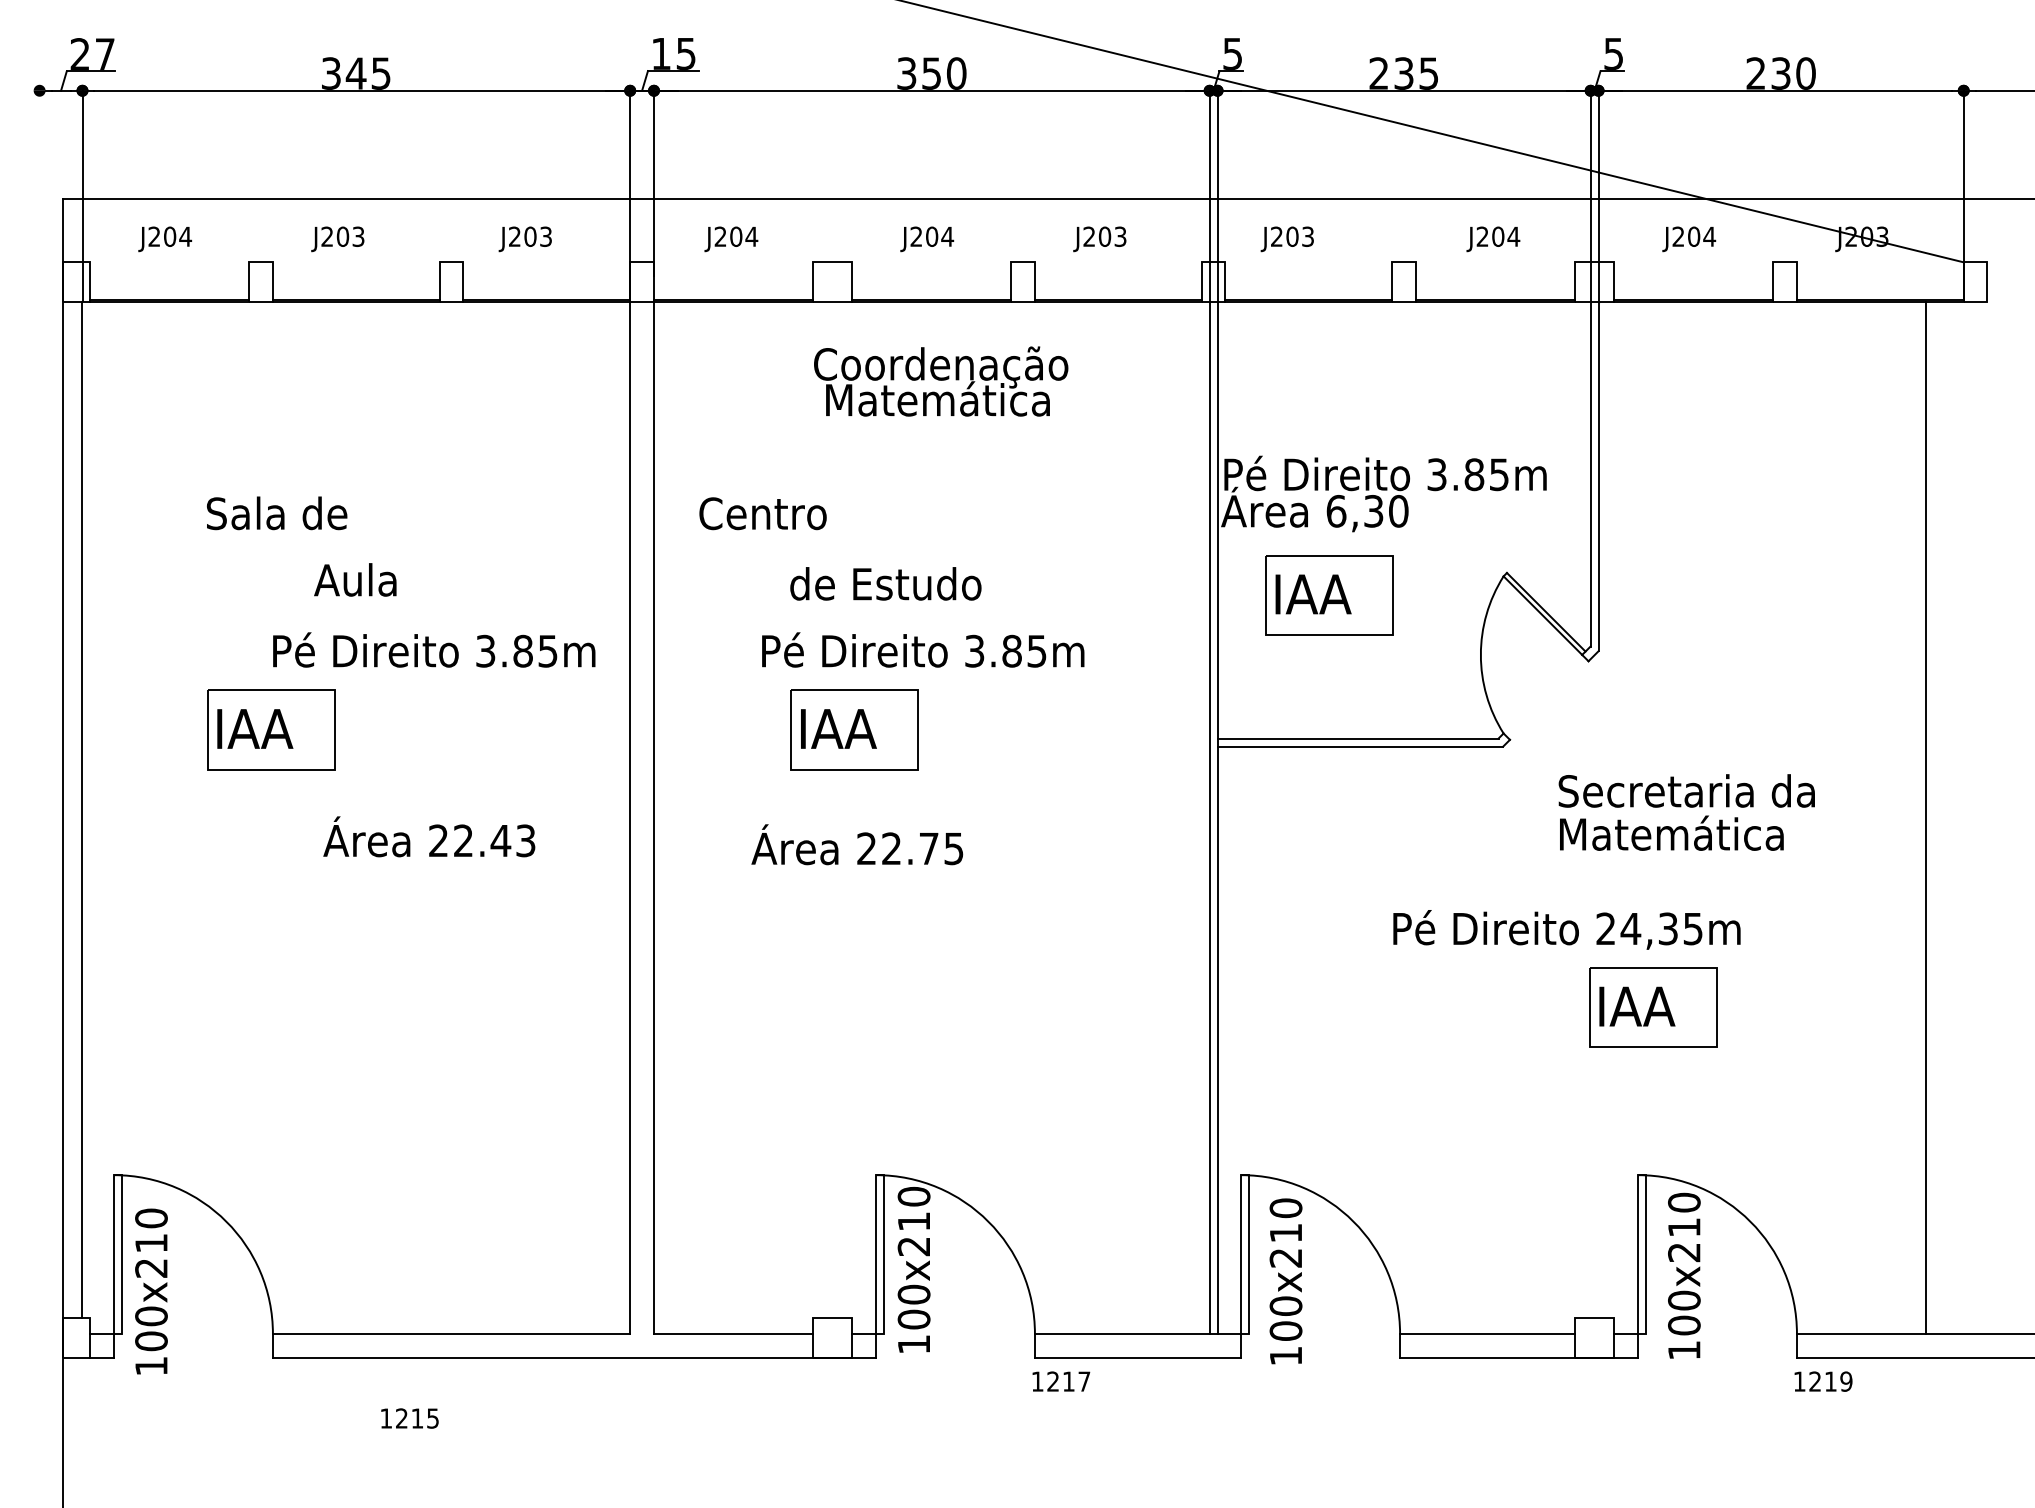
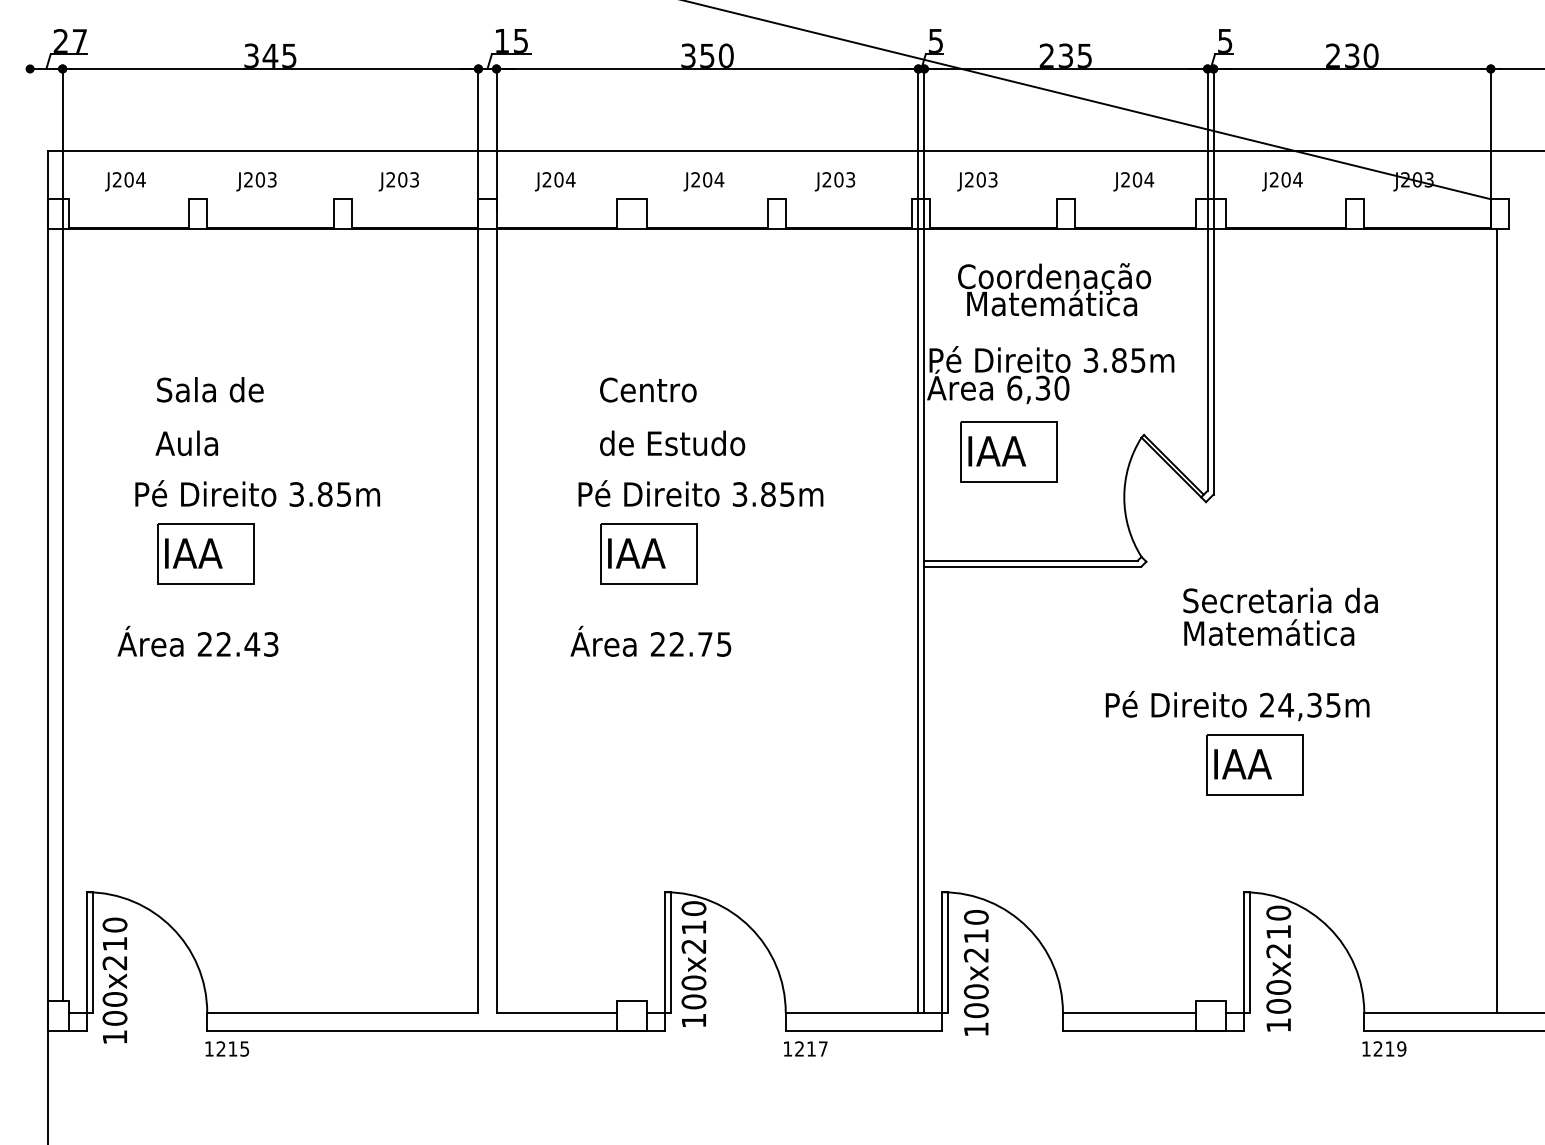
text: (941, 381) -> (1054, 289), moved
text: (763, 512) -> (648, 389), moved
text: (354, 580) -> (186, 443), moved
text: (433, 649) -> (257, 493), moved
line: (1925, 817) -> (1496, 620), moved
text: (428, 835) -> (197, 640), moved
text: (1566, 930) -> (1237, 706), moved
text: (408, 1417) -> (226, 1048), moved

